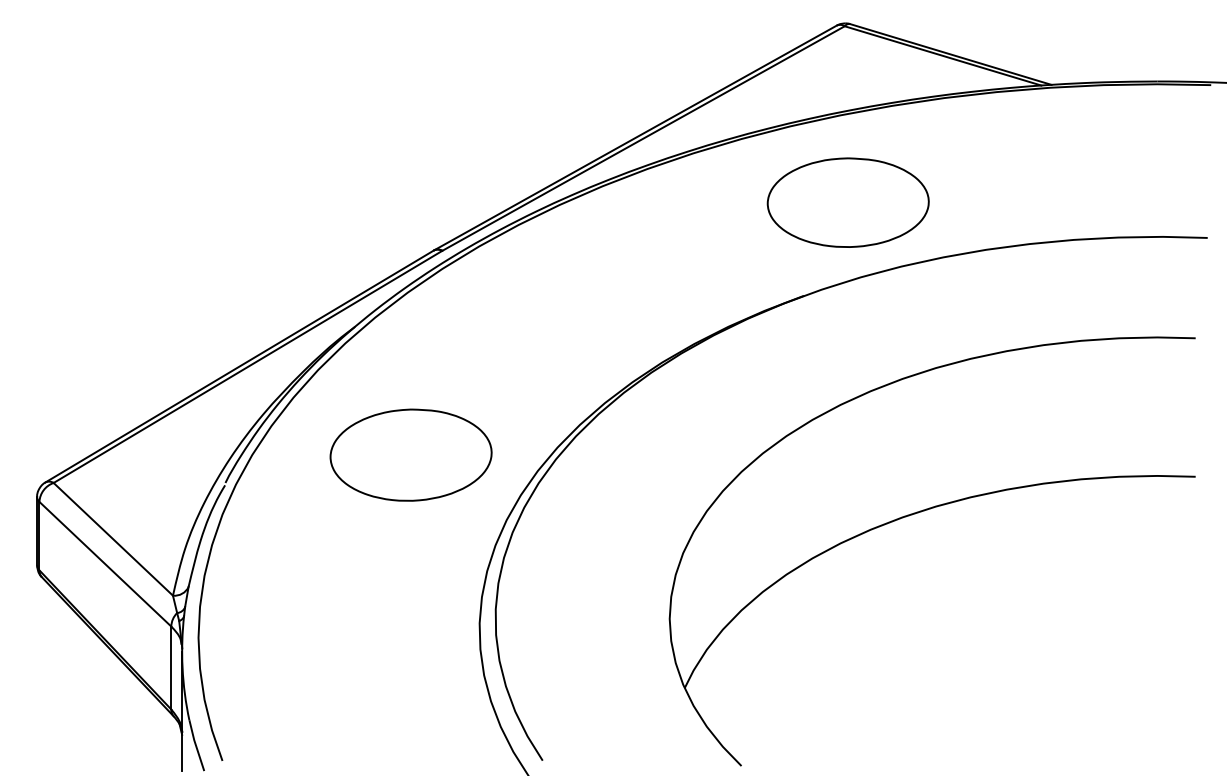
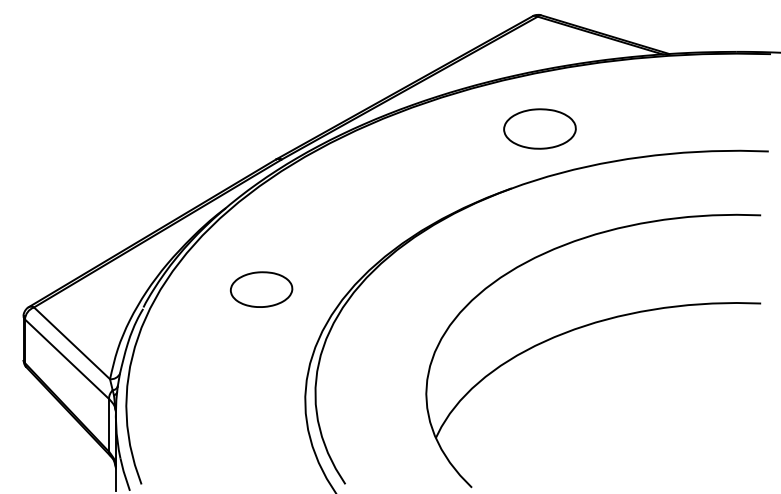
part: (847, 201) -> (539, 128), size x0.7
part: (410, 454) -> (261, 289), size x0.6

